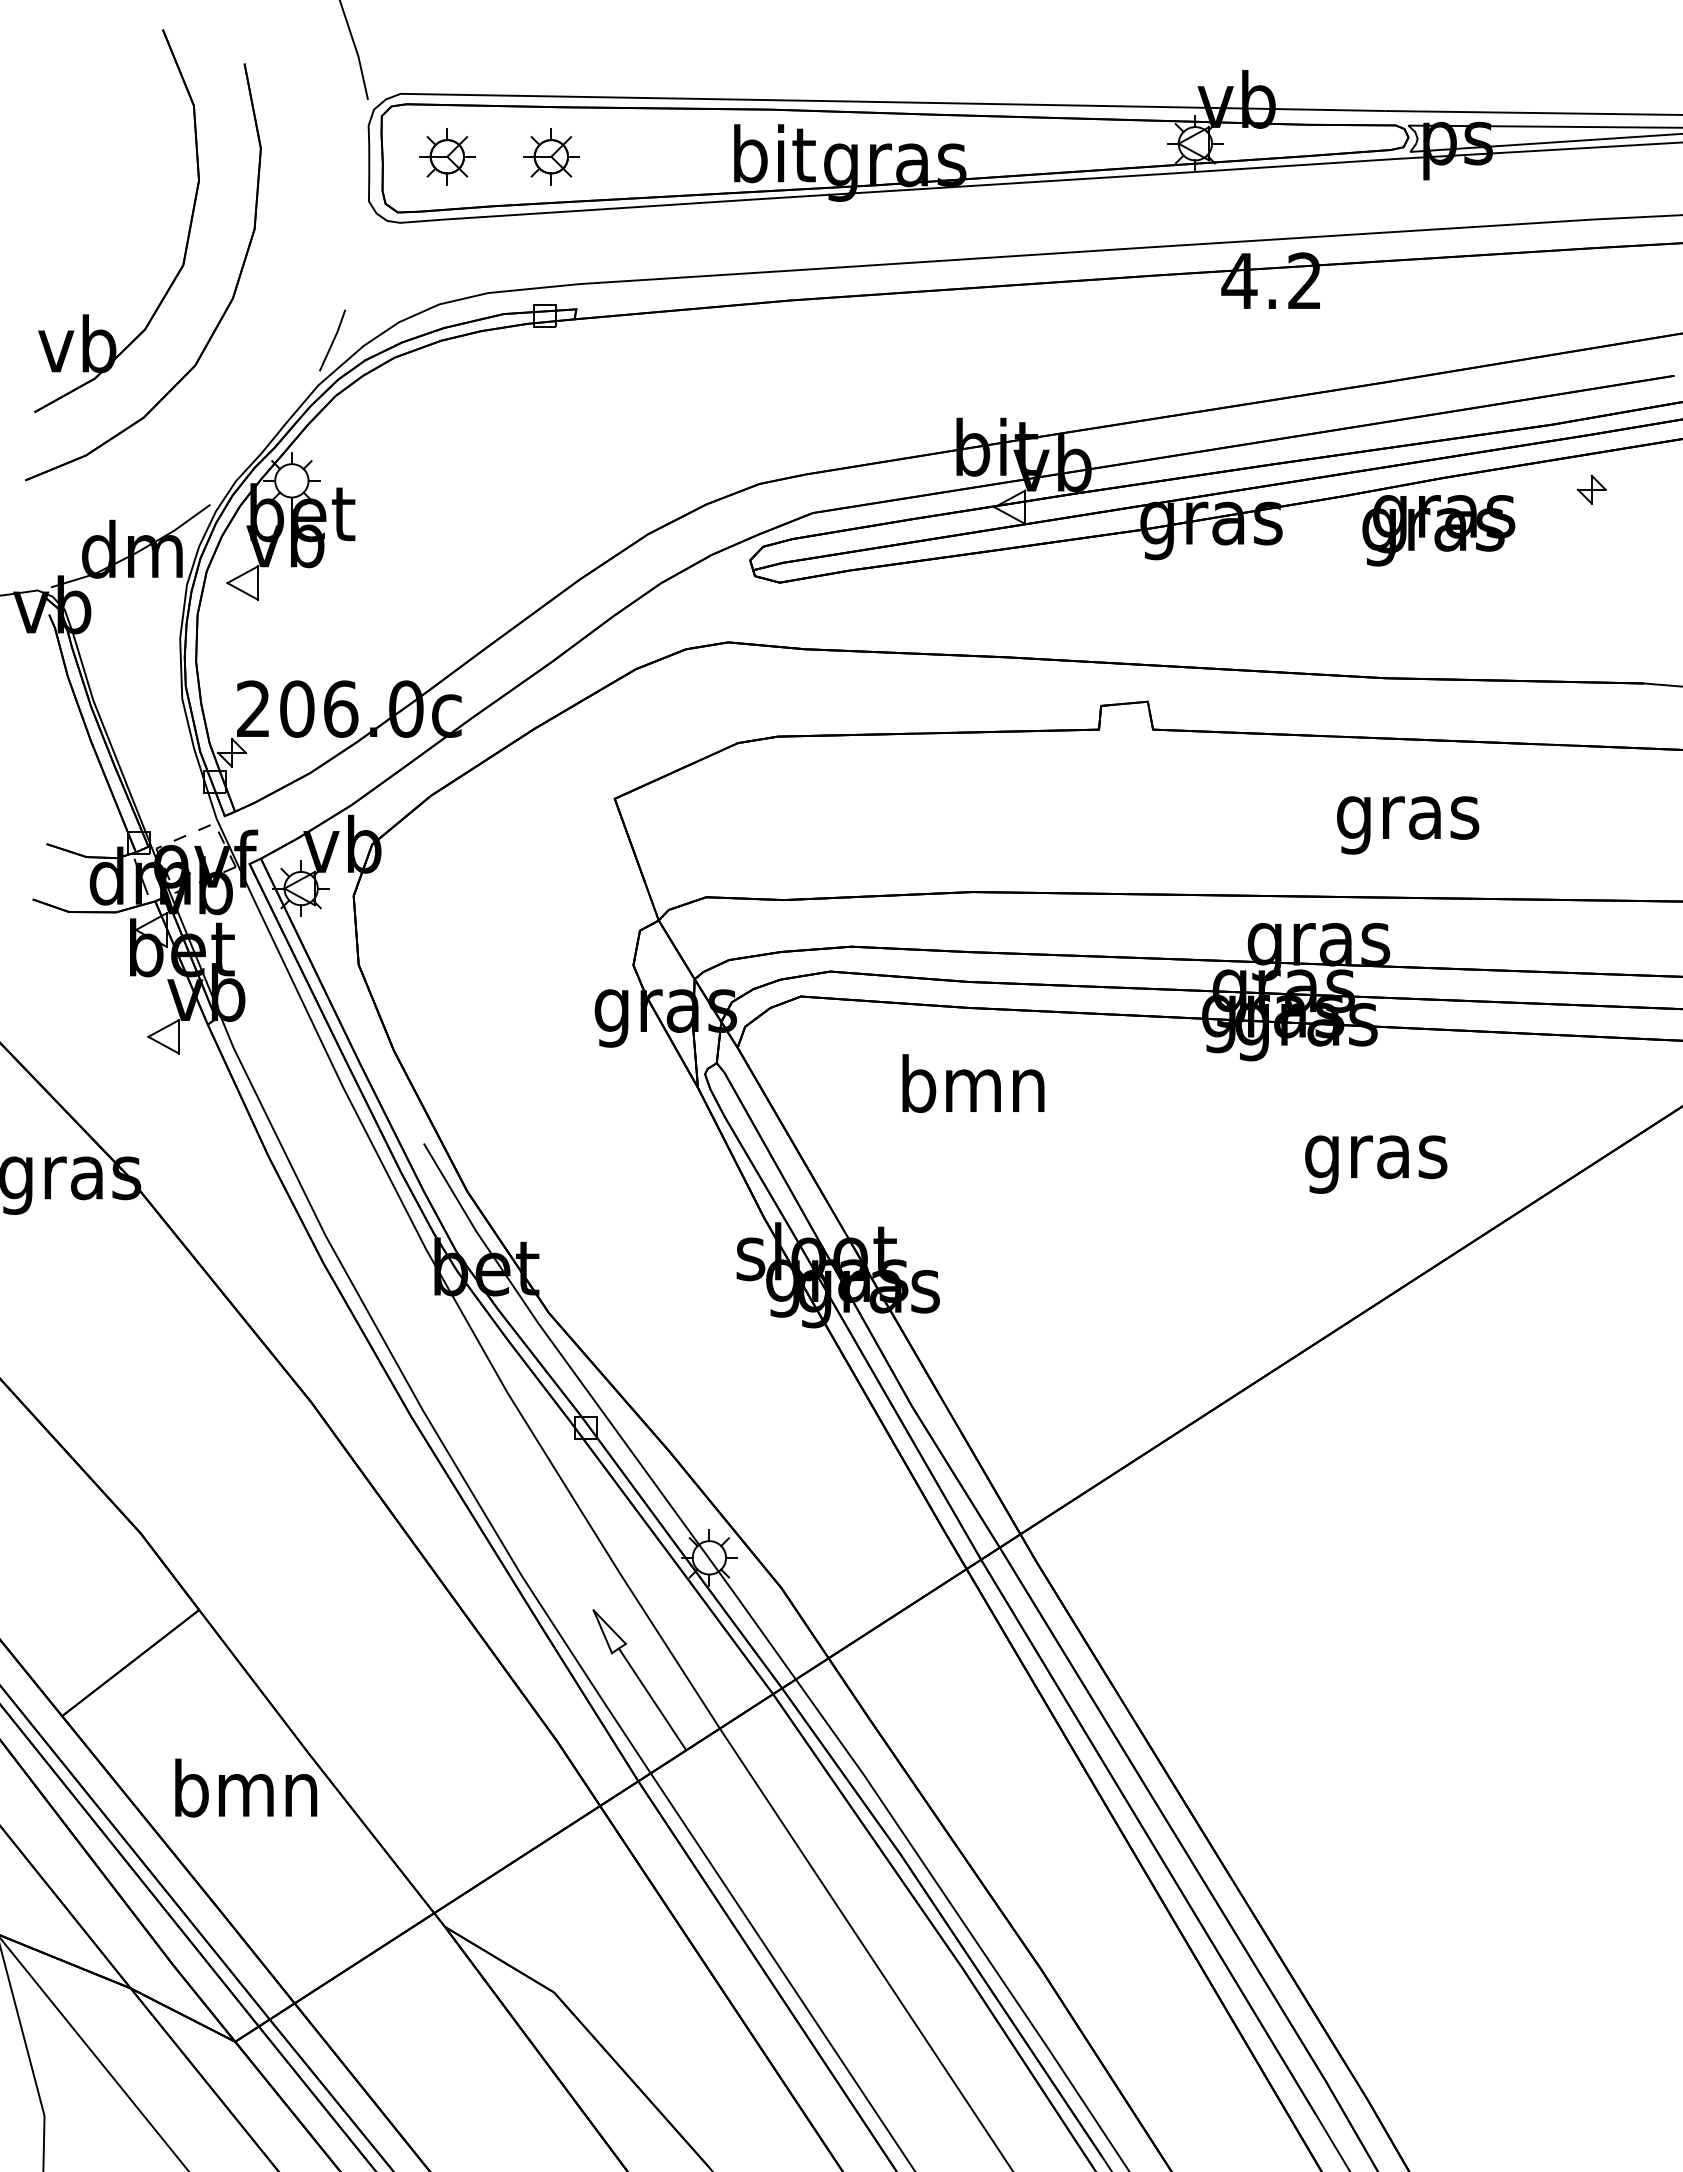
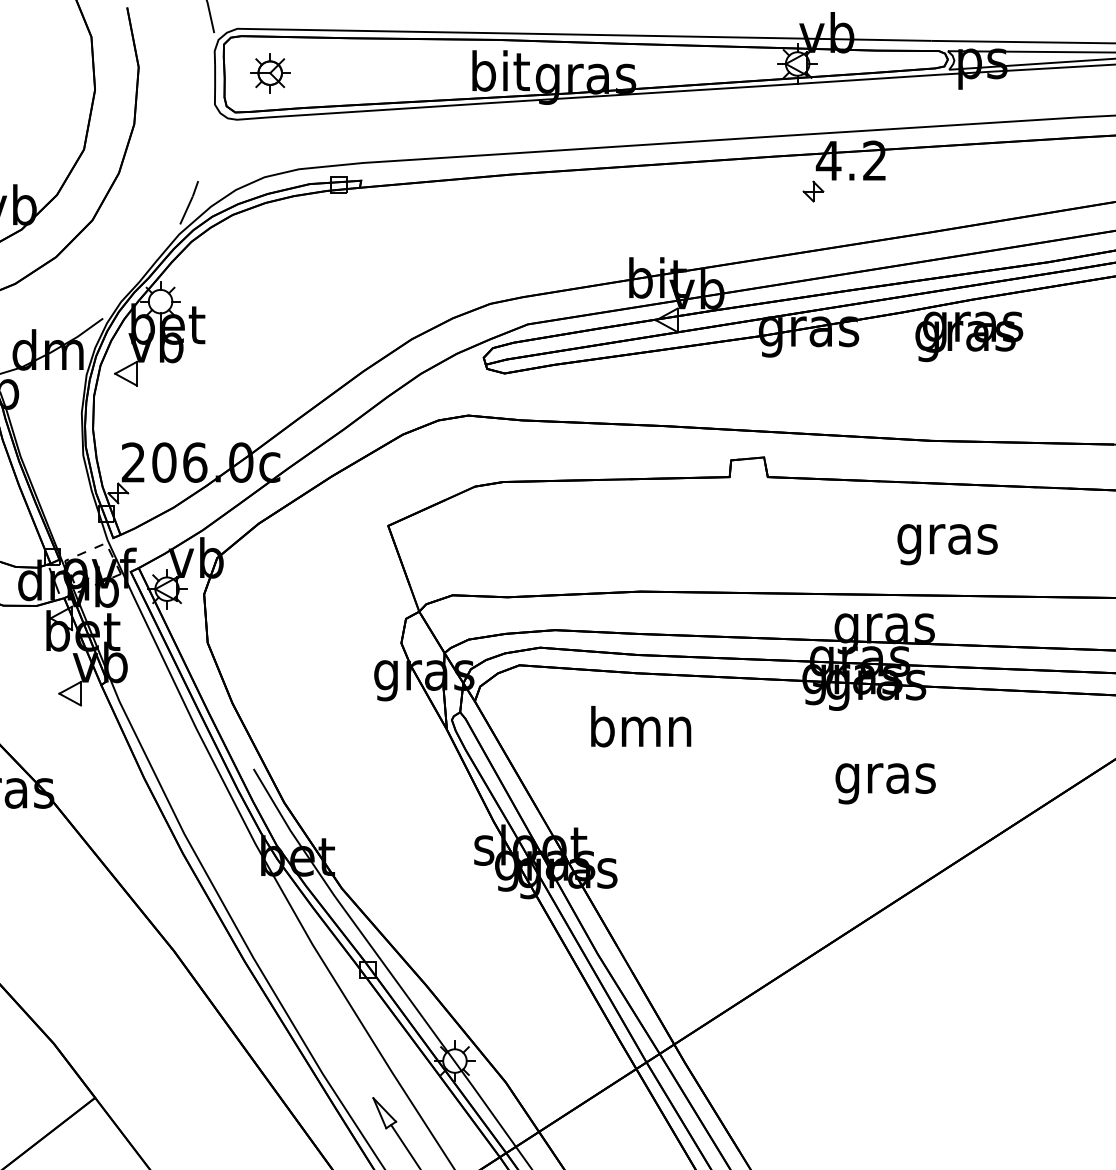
part: (551, 156) -> (343, 72), removed
part: (1591, 489) -> (813, 191), moved
text: (1376, 1164) -> (885, 783), moved

